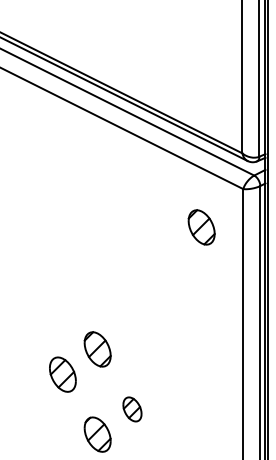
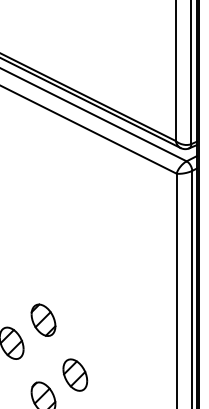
part: (201, 227) -> (138, 208), removed
part: (132, 409) -> (75, 375), size x1.43

